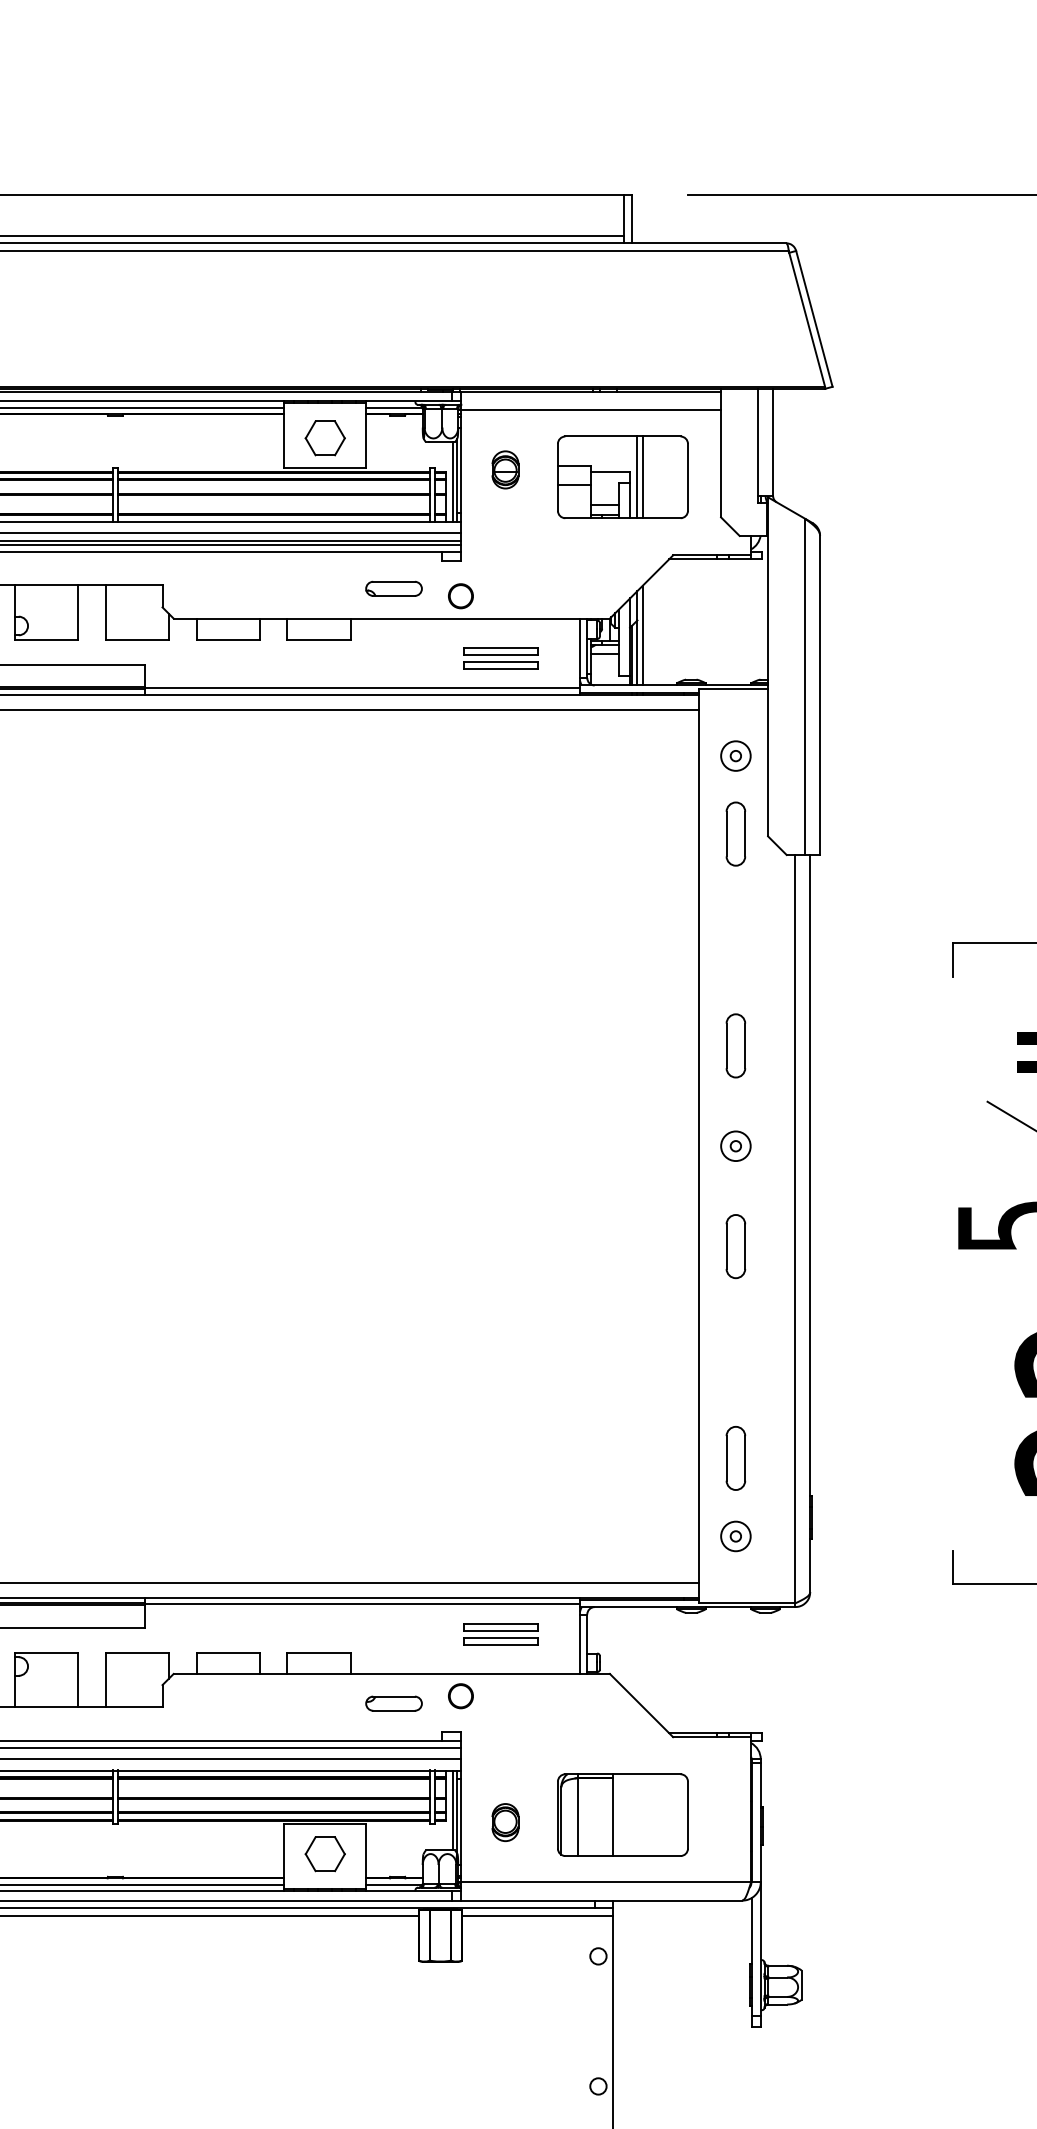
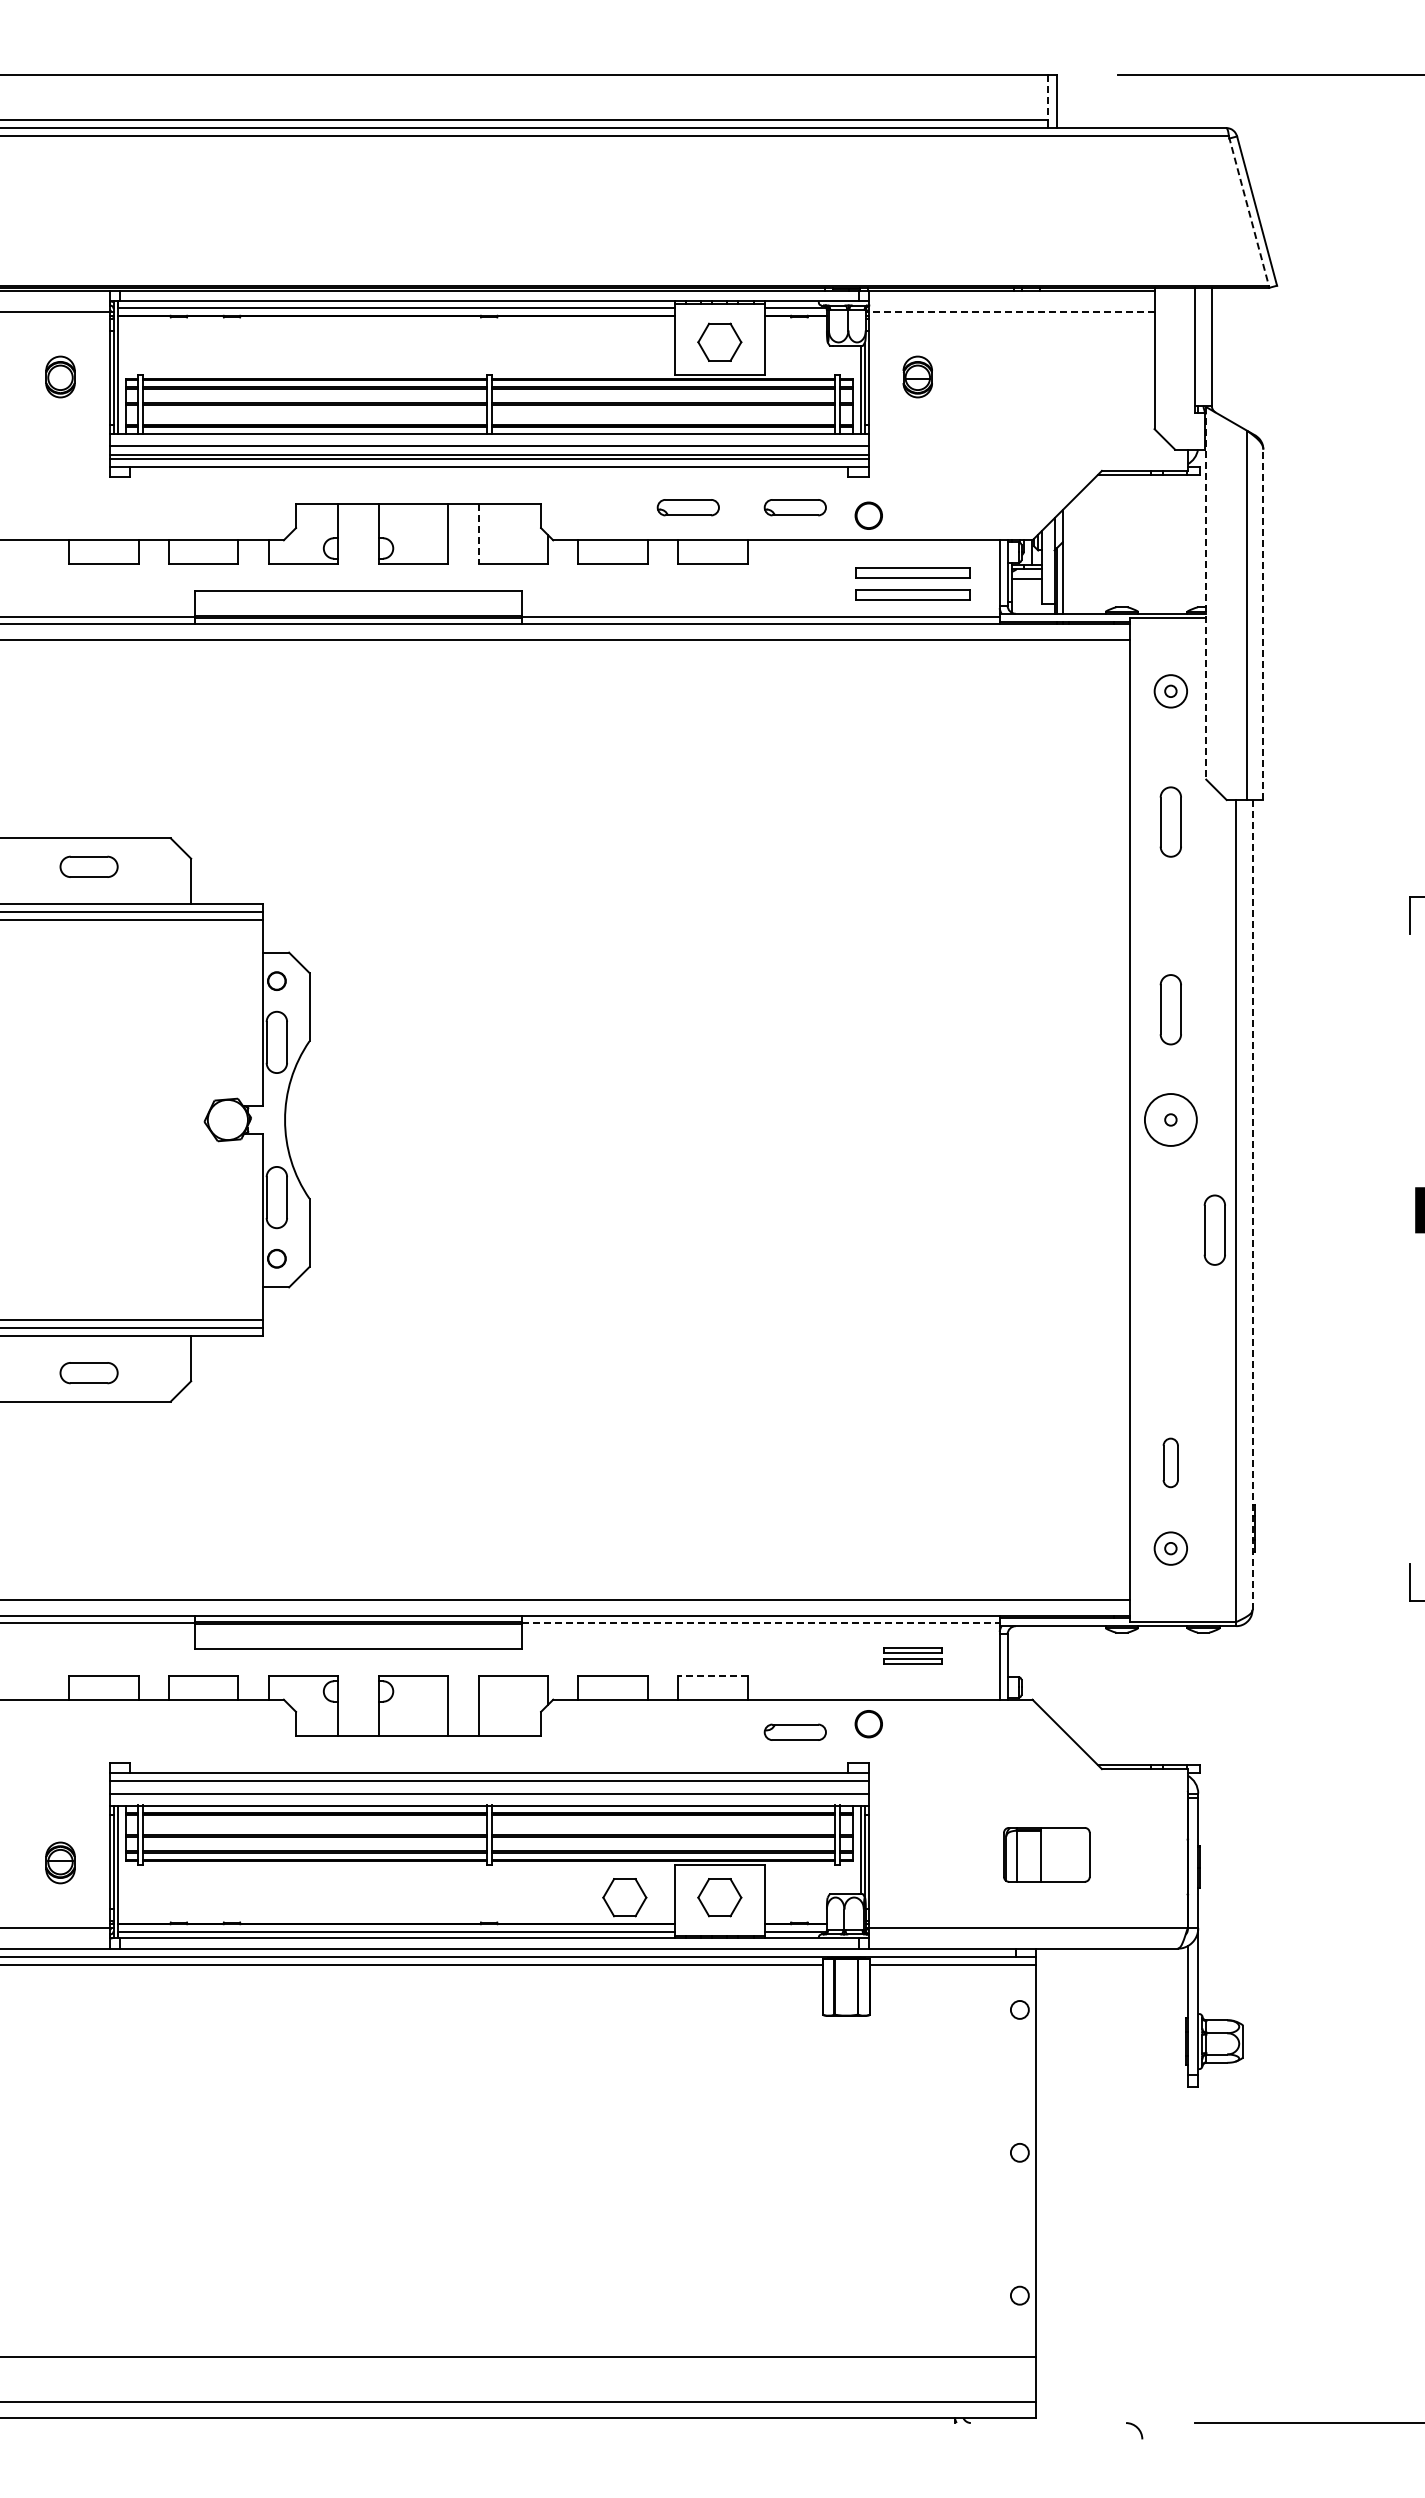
line: (624, 215) -> (1048, 97), solid -> dashed
line: (807, 319) -> (1249, 211), solid -> dashed
line: (590, 410) -> (1011, 311), solid -> dashed
part: (622, 476) -> (1046, 384), removed
part: (295, 588) -> (687, 507), added
line: (105, 613) -> (478, 534), solid -> dashed
line: (642, 635) -> (1068, 558), removed
part: (500, 657) -> (912, 583), size x1.4
line: (768, 666) -> (1206, 593), solid -> dashed
line: (820, 695) -> (1263, 624), solid -> dashed
part: (735, 833) -> (1170, 821), moved
circle: (735, 1145) -> (1170, 1119), size x1.6
line: (810, 1223) -> (1252, 1204), solid -> dashed
part: (735, 1245) -> (1214, 1229), moved
part: (735, 1458) -> (1170, 1462), size x0.7
line: (362, 1604) -> (760, 1623), solid -> dashed
part: (500, 1634) -> (912, 1656), size x0.7
line: (318, 1652) -> (712, 1676), solid -> dashed
part: (622, 1814) -> (1046, 1854), size x0.6
part: (505, 1822) -> (917, 1862), removed
part: (238, 1854) -> (624, 1897), added

